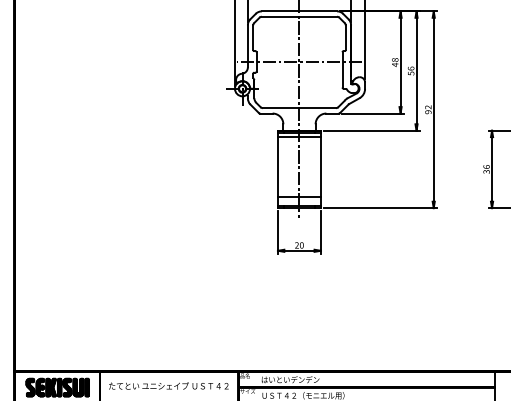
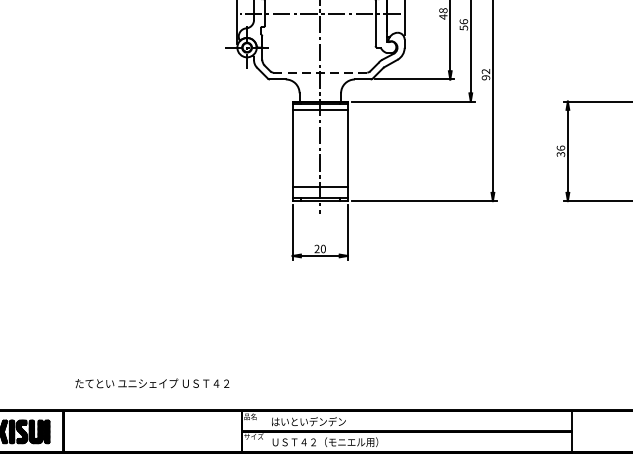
line: (299, 108) -> (320, 73), solid -> dashed
text: (168, 385) -> (151, 382), moved

